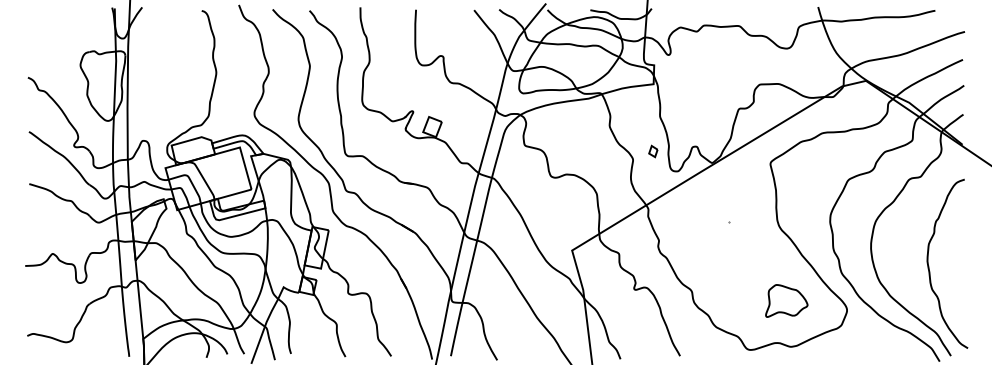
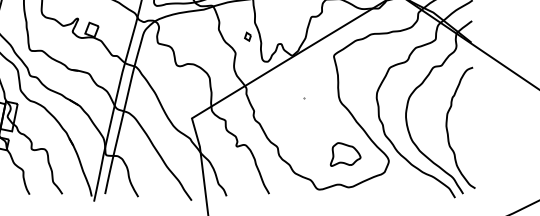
part: (653, 151) -> (248, 36), moved

